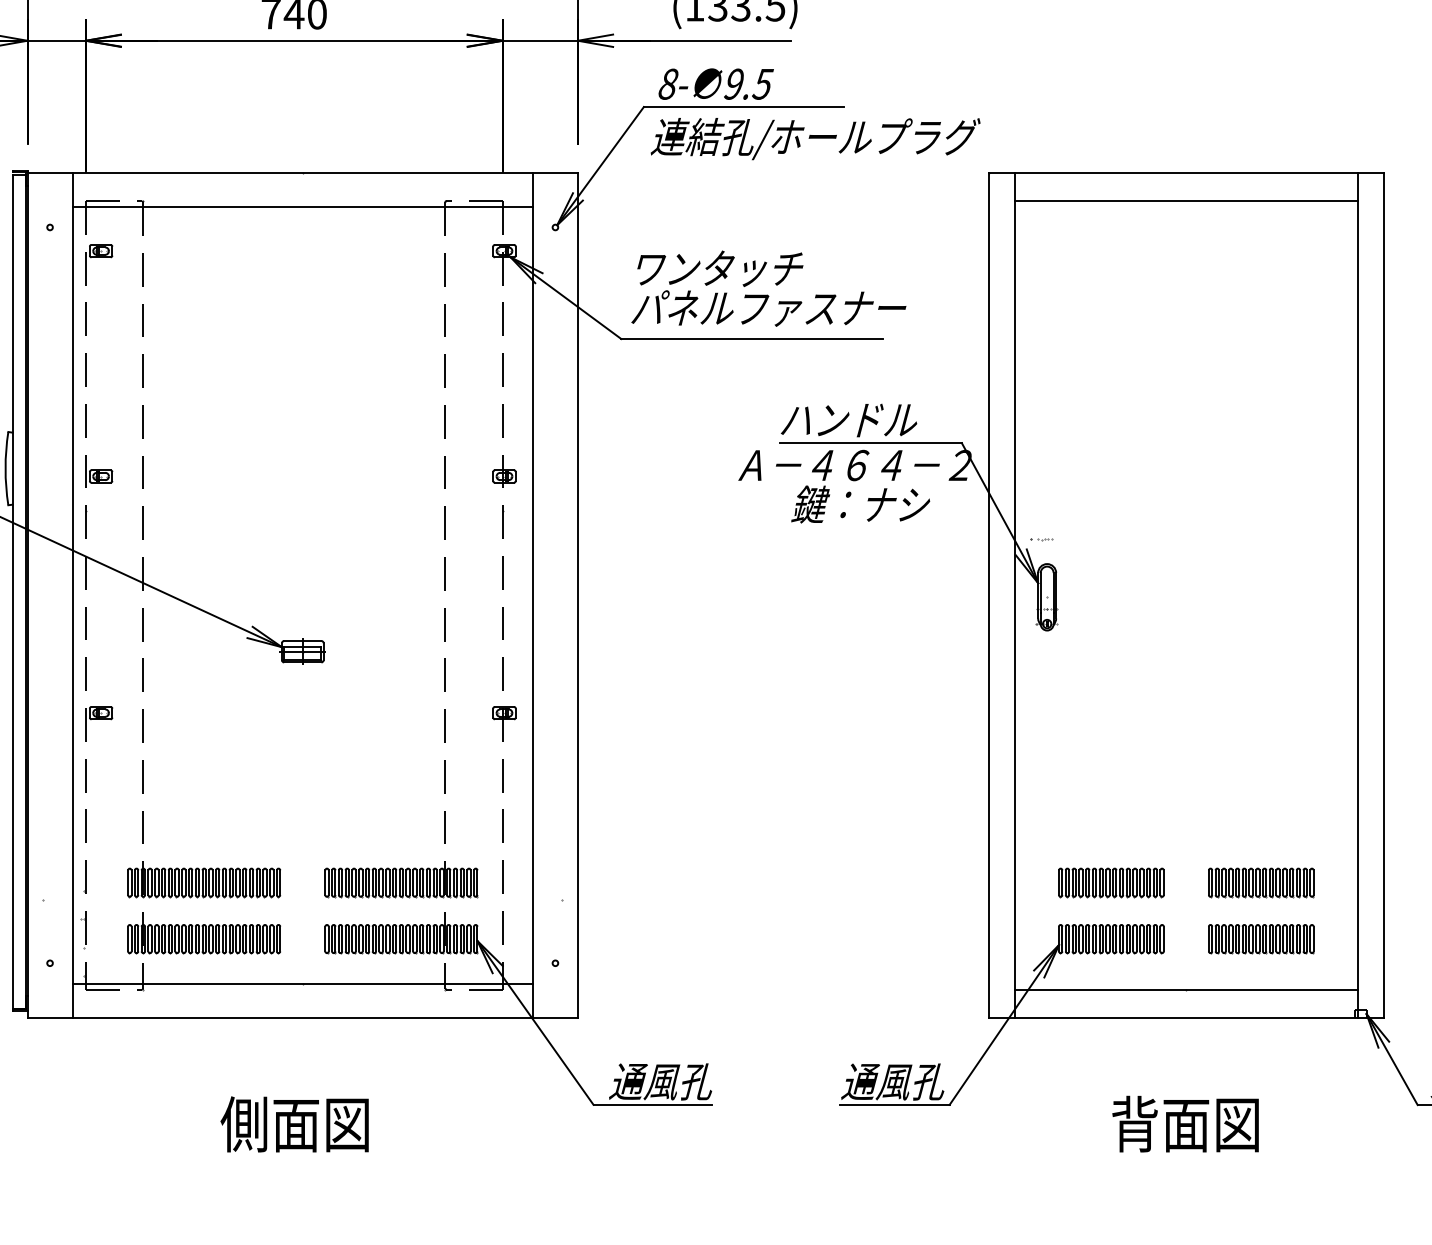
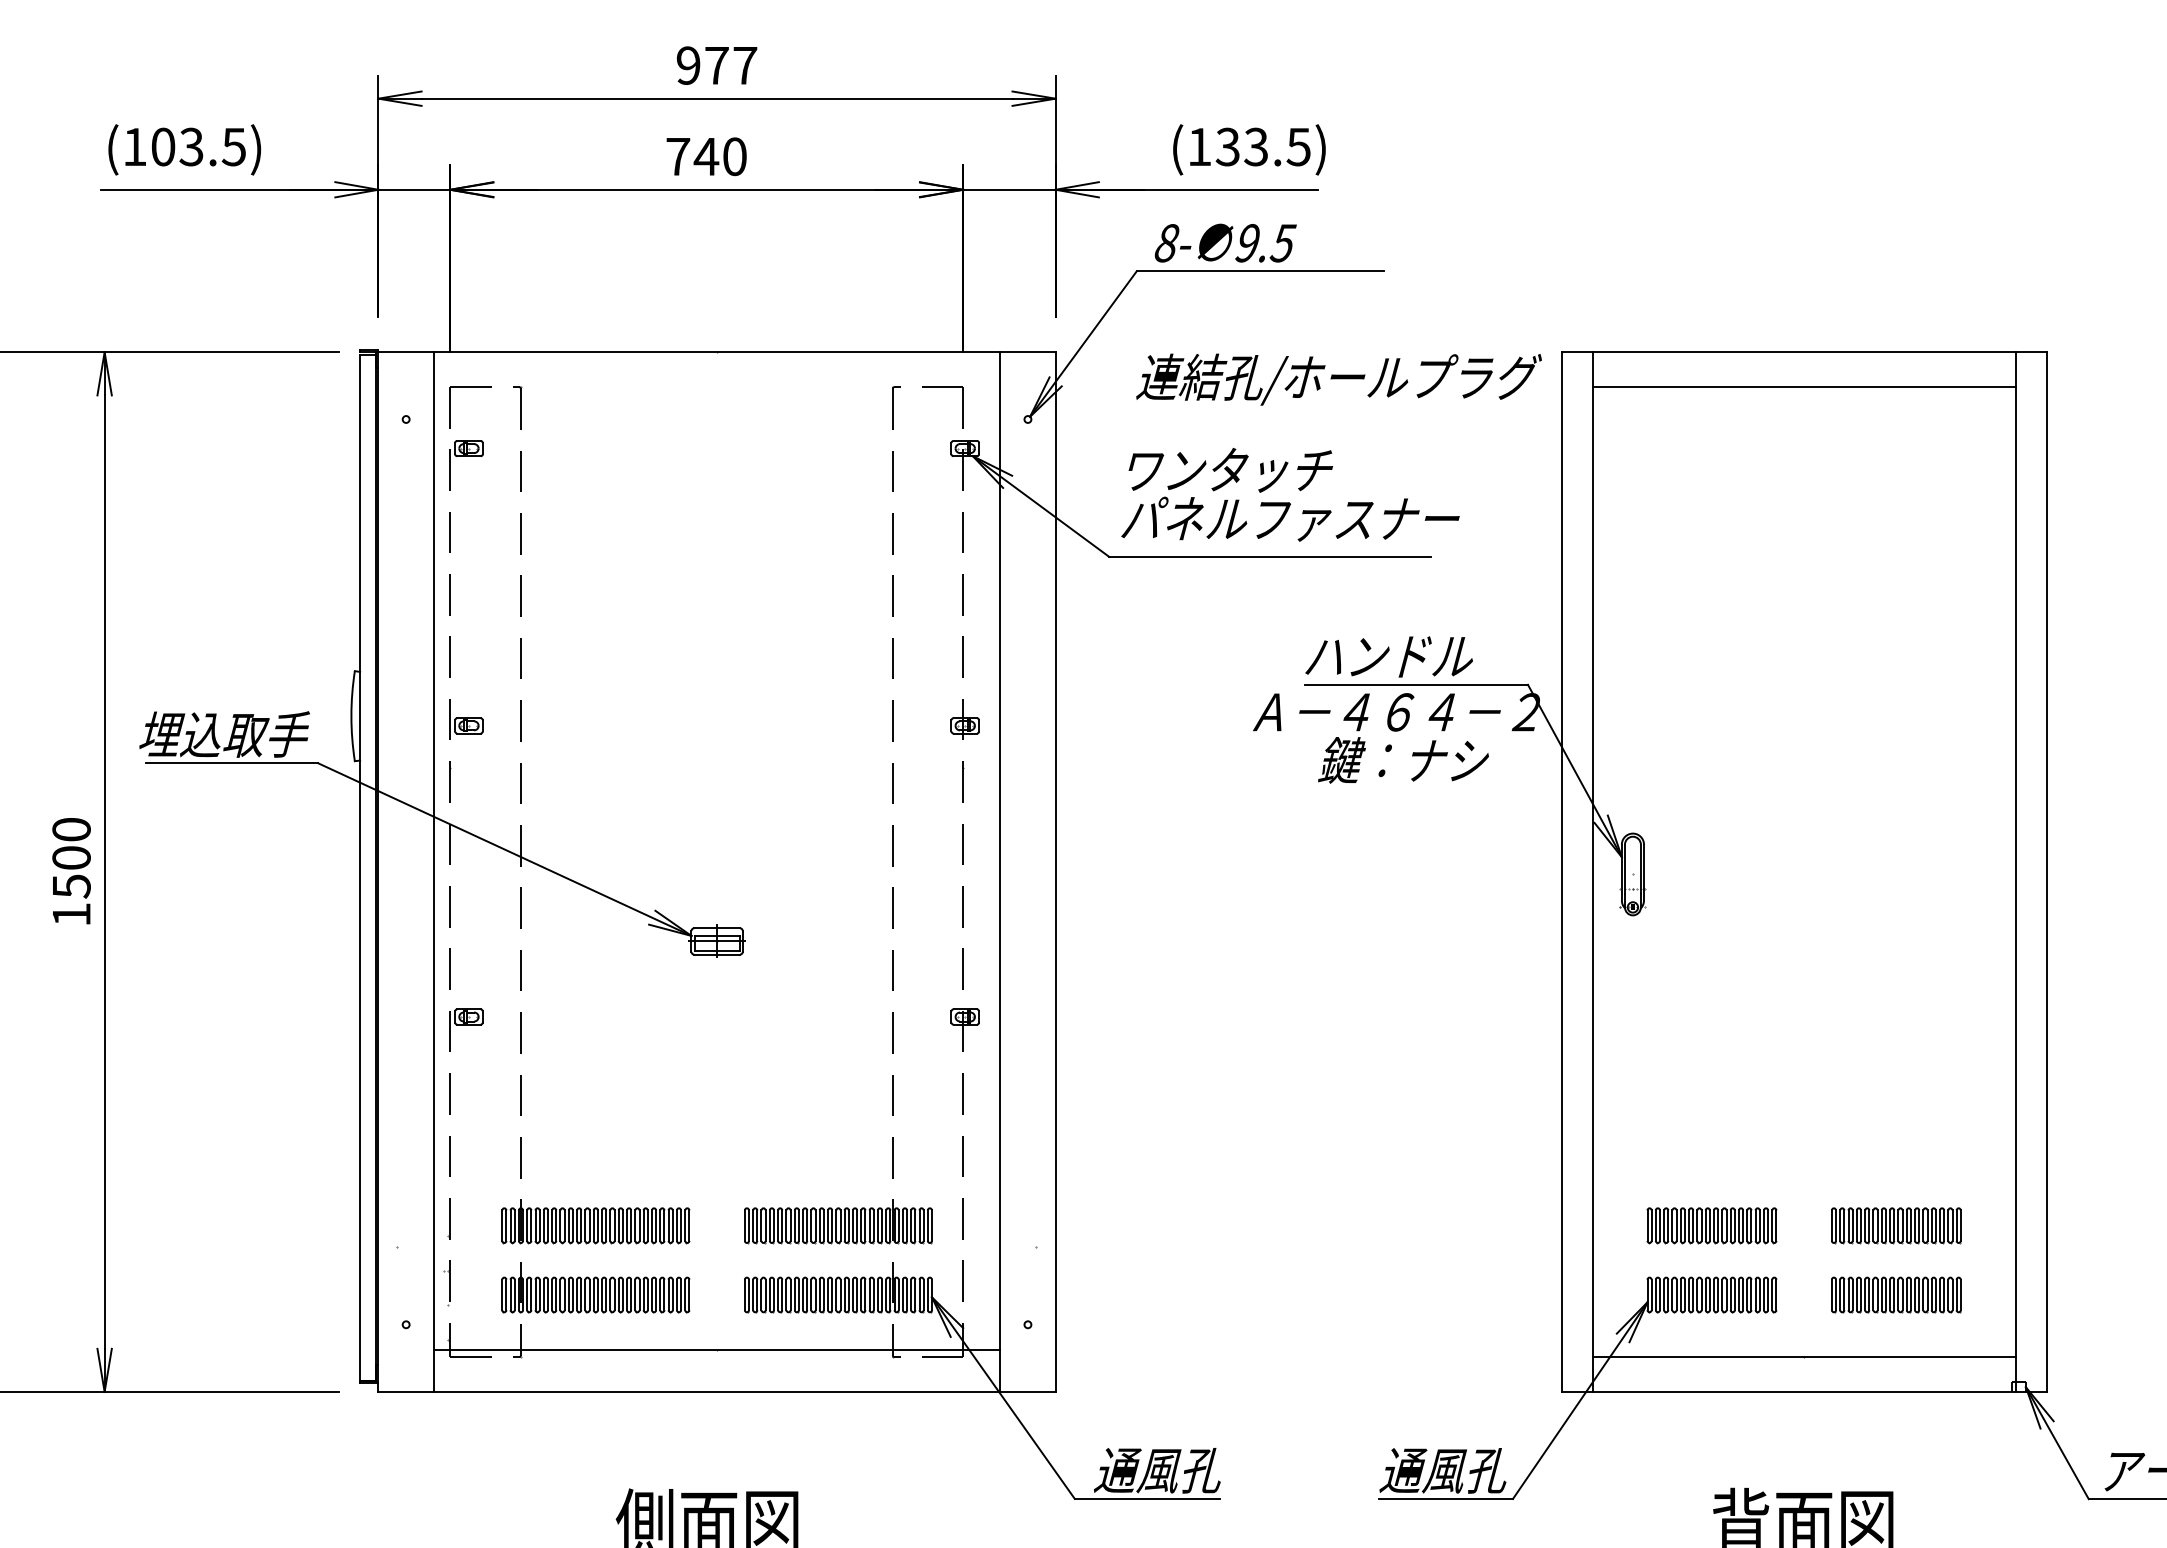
text: (815, 138) -> (1338, 379), moved
line: (302, 206) -> (716, 393), removed
part: (1041, 539) -> (1625, 803), removed

